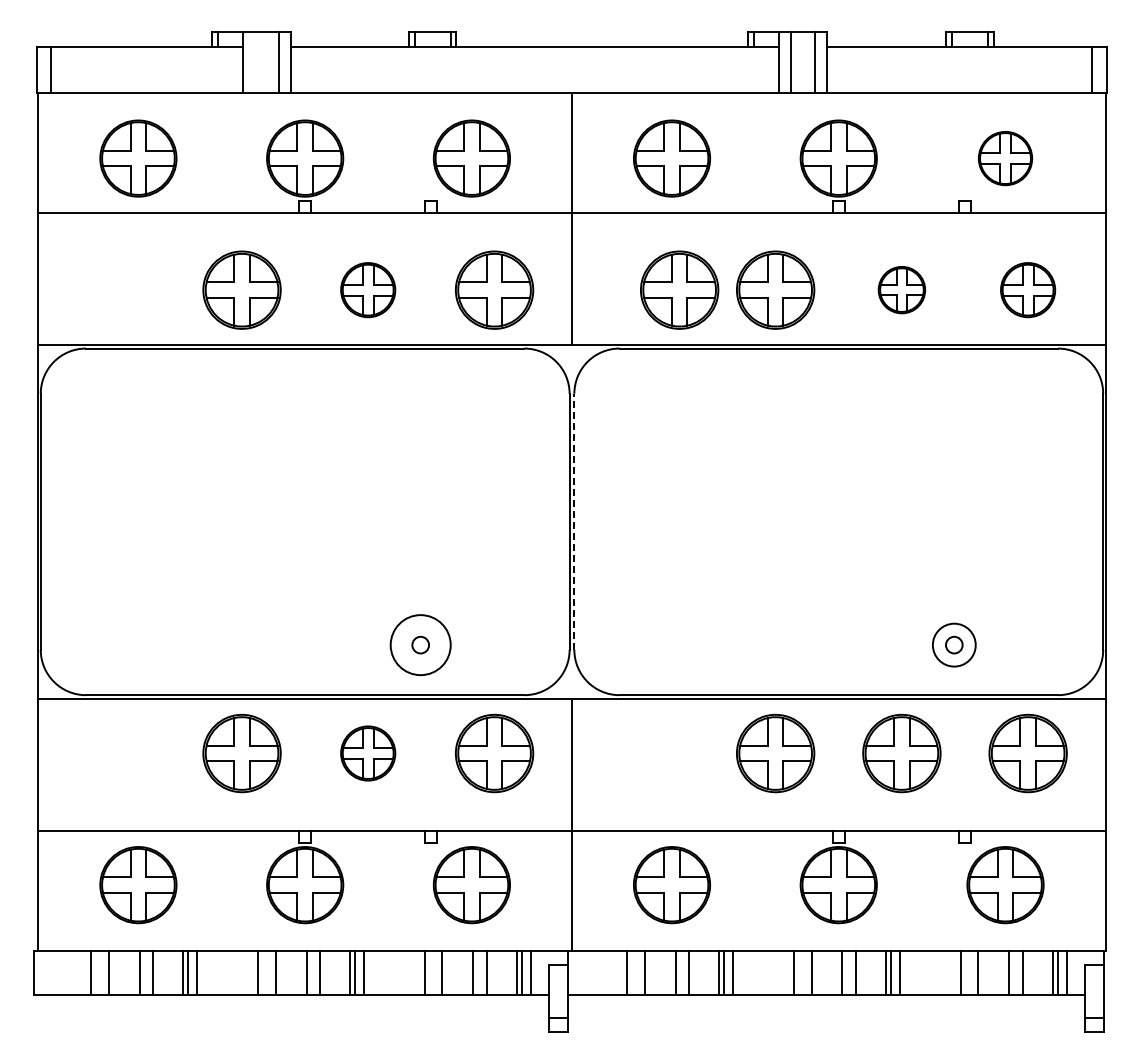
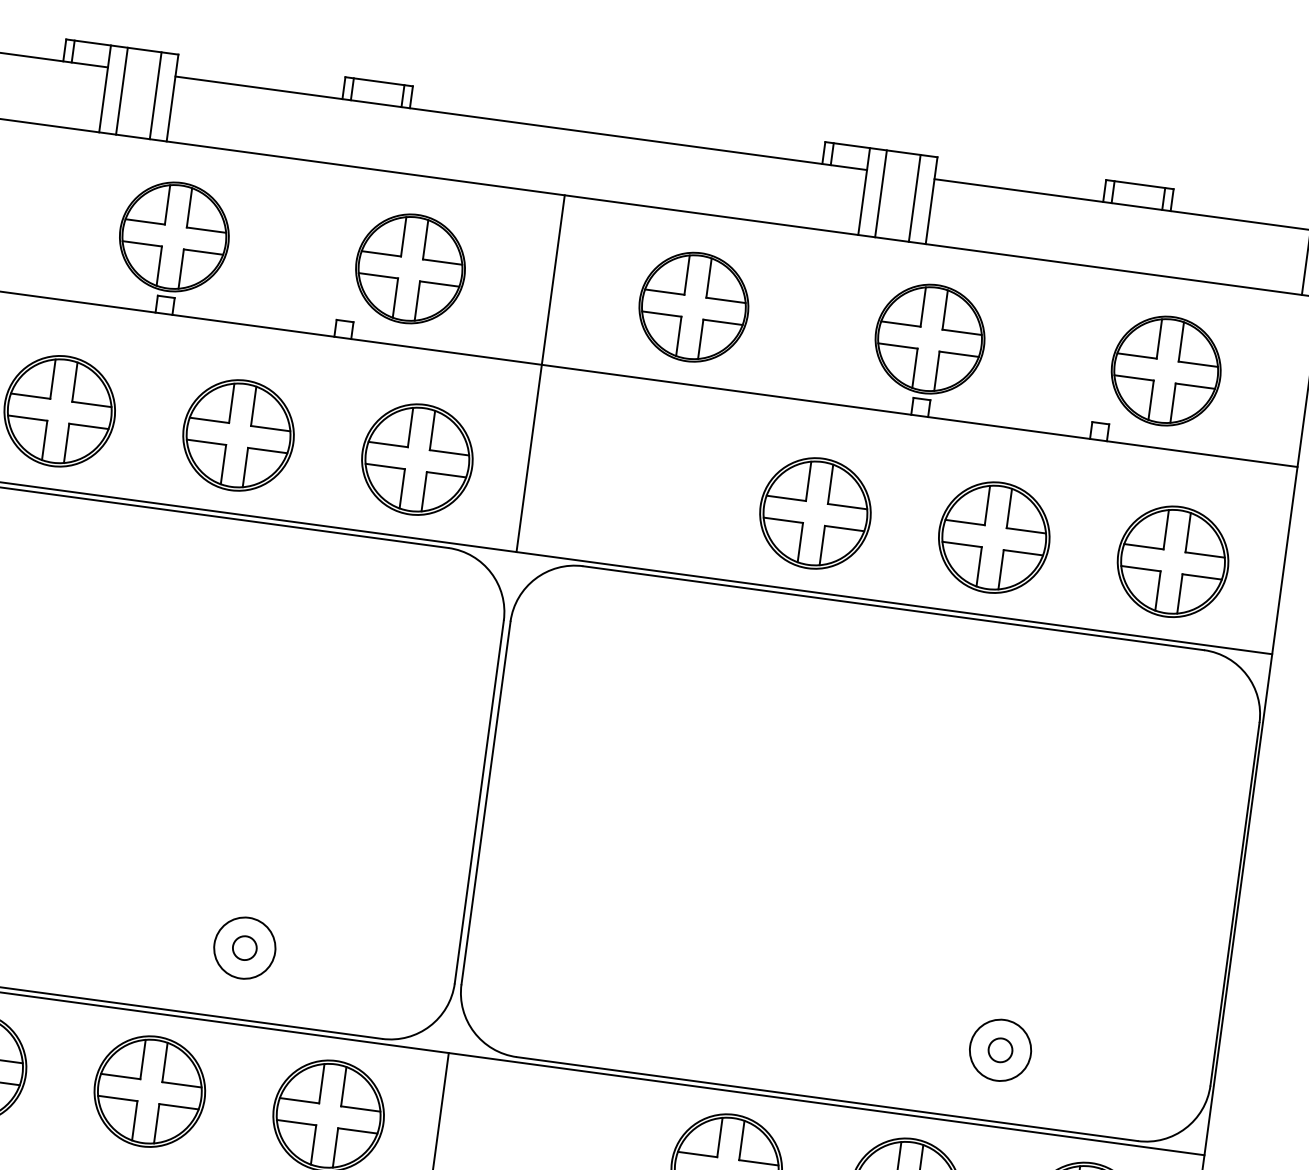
line: (255, 62) -> (122, 91), added
part: (1005, 158) -> (1166, 370), size x1.43
part: (367, 289) -> (237, 434), size x1.43
part: (679, 289) -> (679, 494), removed
part: (901, 289) -> (993, 536), size x1.67
part: (1027, 289) -> (1172, 560), size x1.43
line: (574, 521) -> (486, 802), dashed -> solid
circle: (420, 644) -> (244, 947), size x0.71
part: (367, 753) -> (148, 1091), size x1.43

